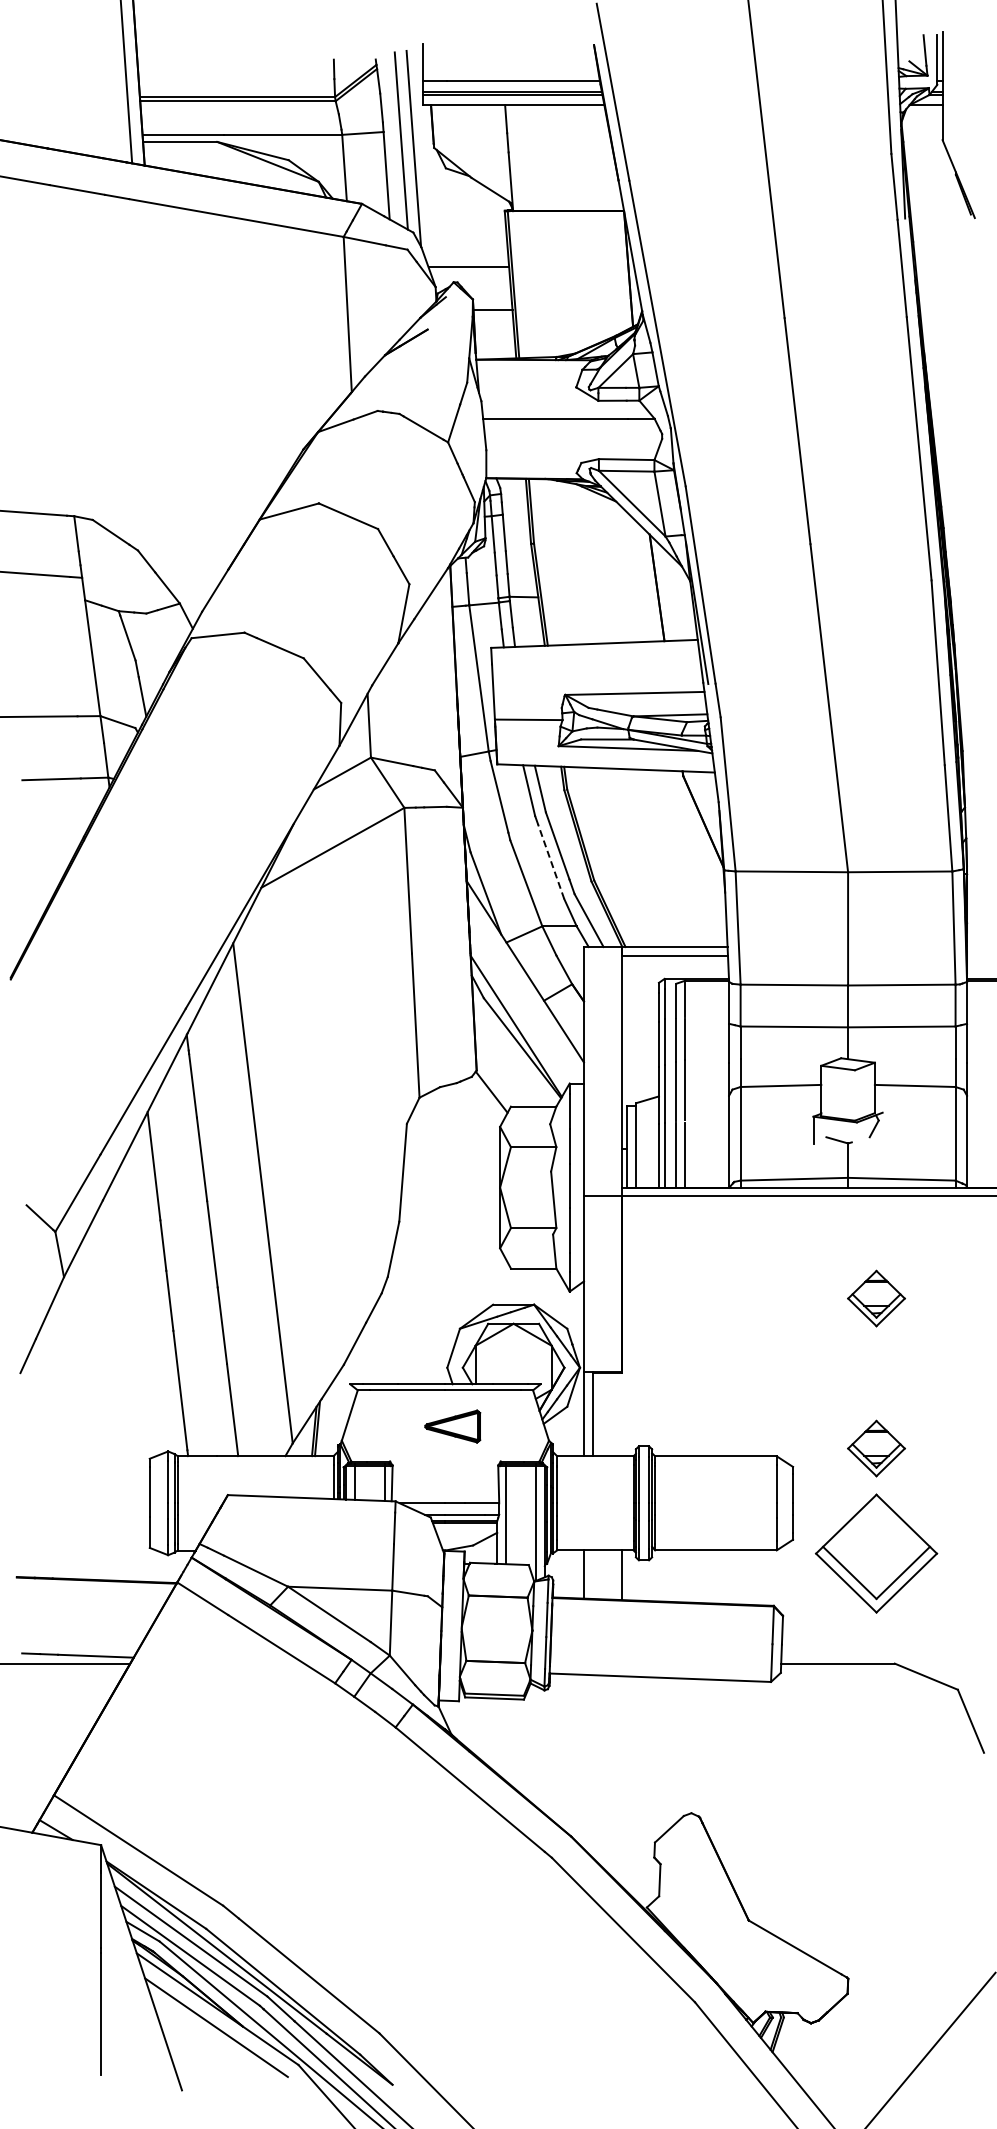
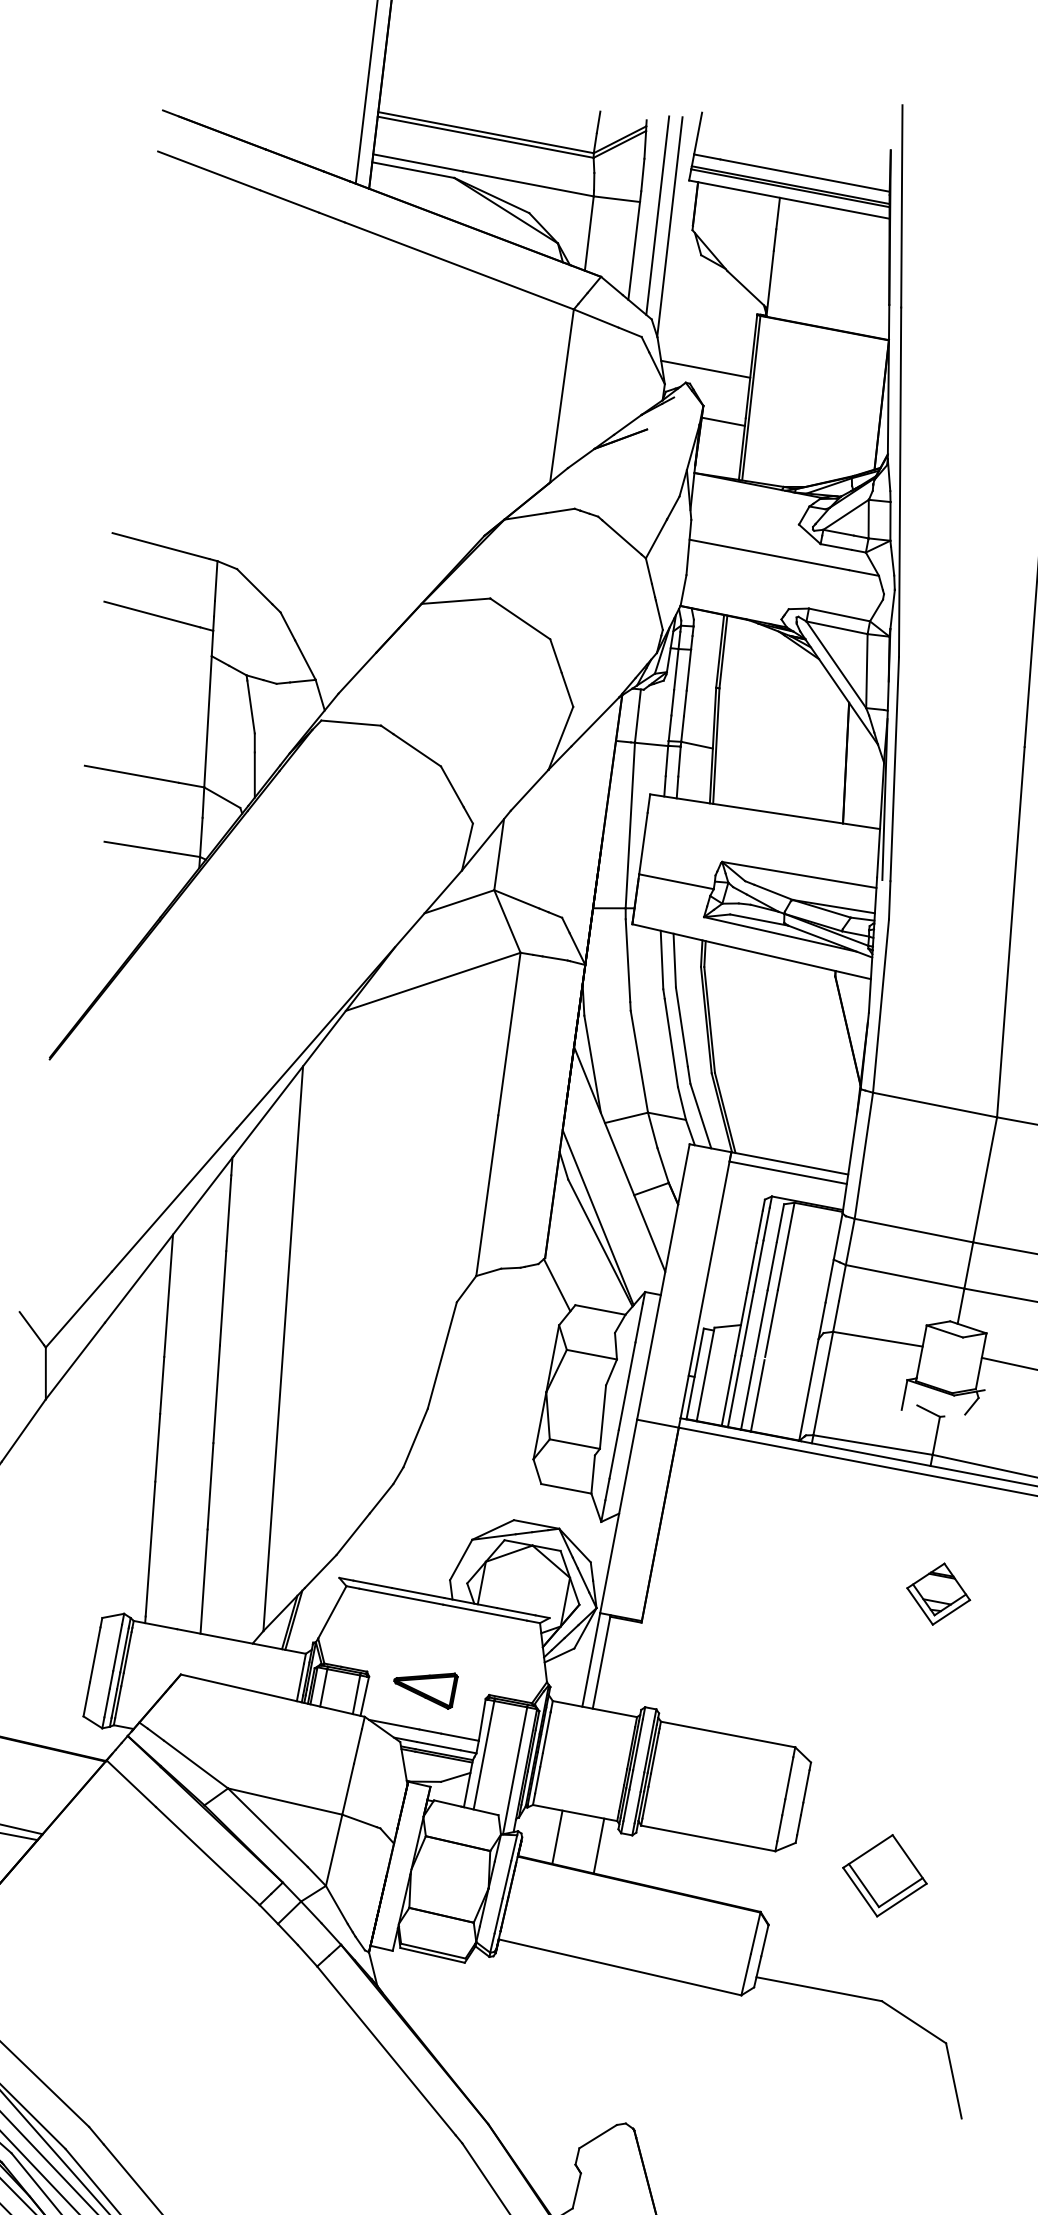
line: (551, 861) -> (671, 1042), dashed -> solid
part: (452, 1426) -> (424, 1685), moved
part: (876, 1448) -> (907, 1759), removed
part: (876, 1553) -> (884, 1875), size x0.62

